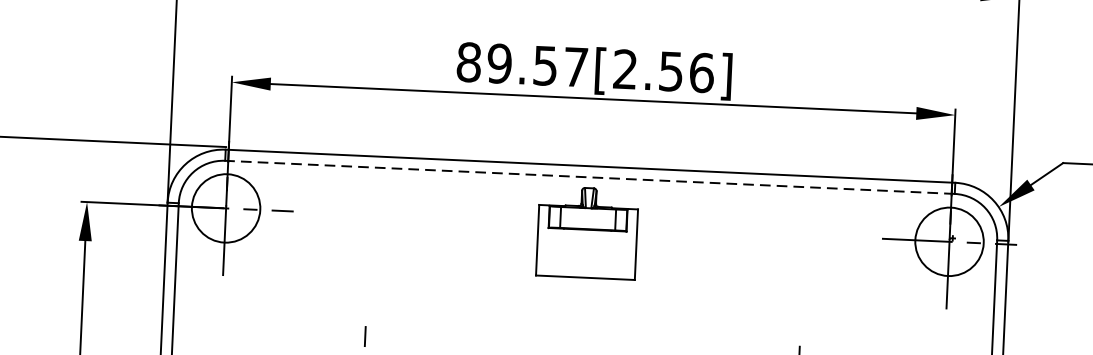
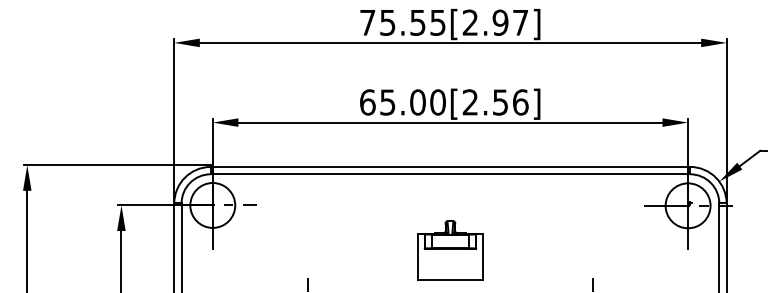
text: (521, 64) -> (402, 102), 89.57[2.56] -> 65.00[2.56]
line: (590, 177) -> (450, 174), dashed -> solid
part: (587, 232) -> (450, 250), moved

